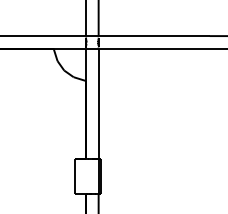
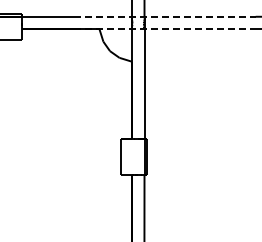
line: (118, 35) -> (164, 16), solid -> dashed
line: (118, 48) -> (164, 29), solid -> dashed

